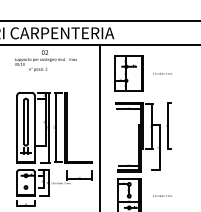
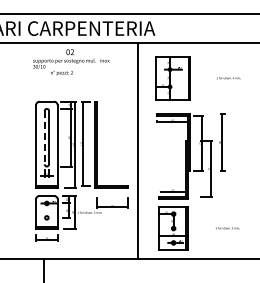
text: (162, 73) -> (228, 78), moved
line: (24, 122) -> (44, 137), solid -> dashed
text: (162, 196) -> (227, 228), moved

